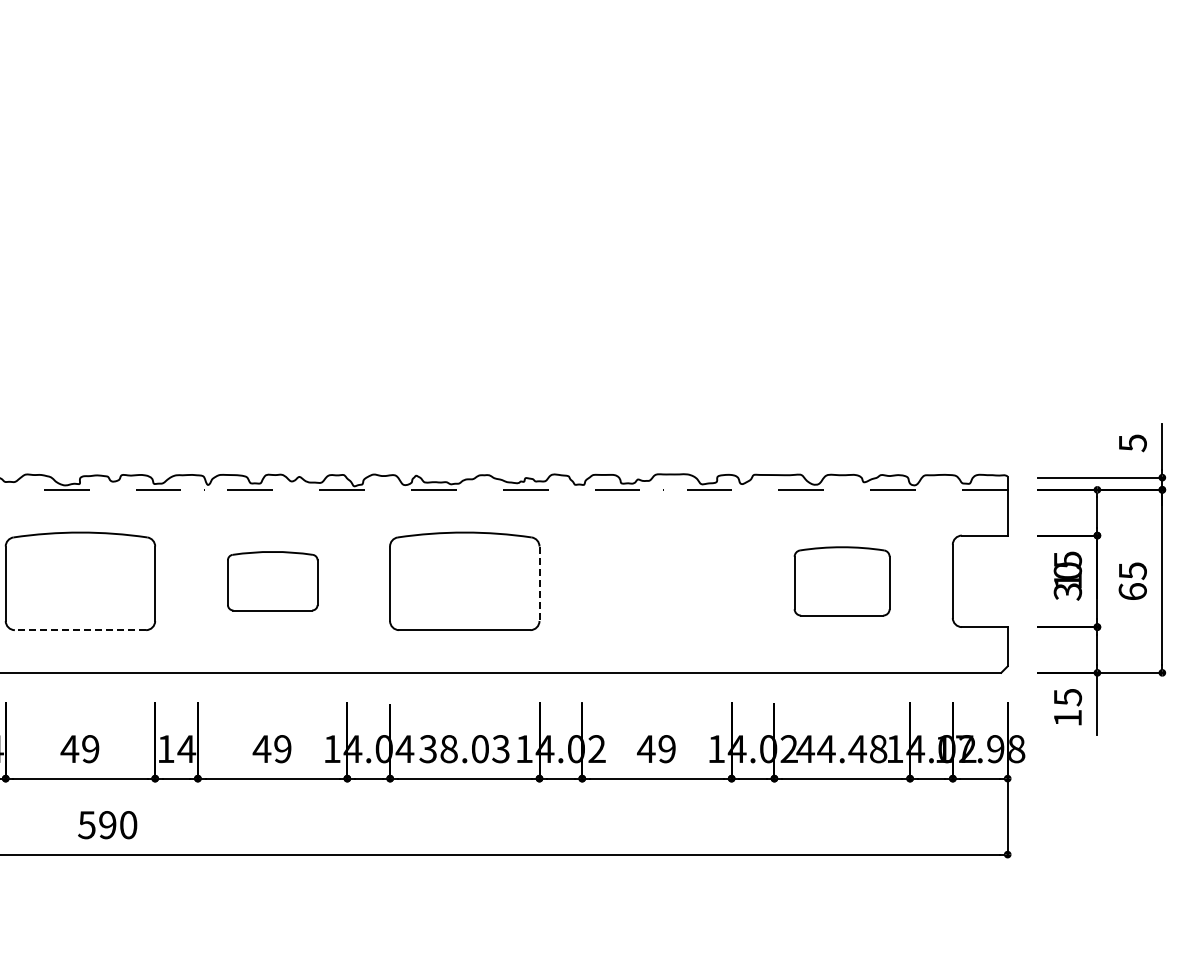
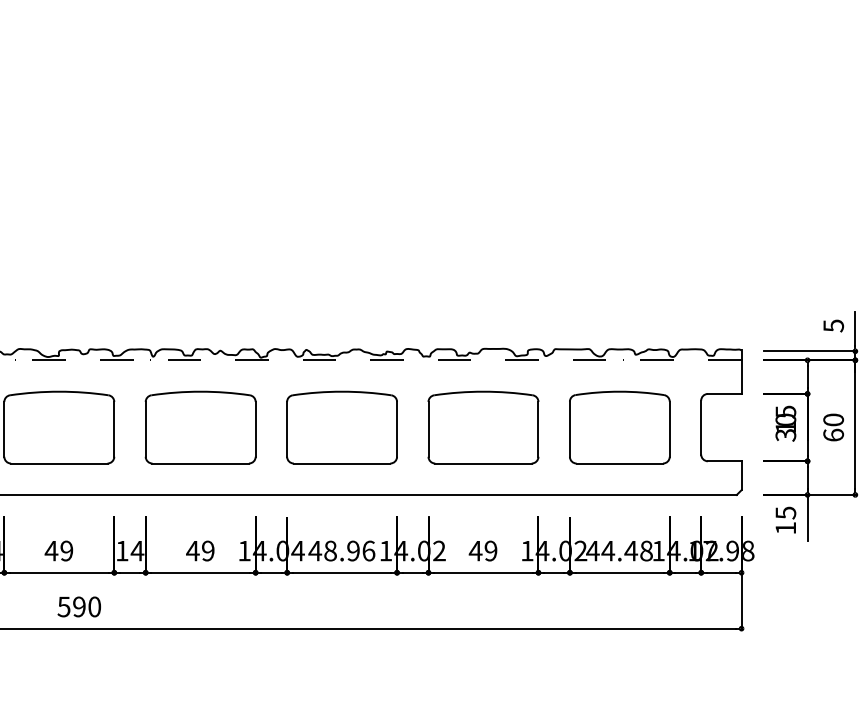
text: (1132, 571) -> (833, 420), 65 -> 60
part: (272, 580) -> (200, 426), size x1.67
part: (656, 580) -> (483, 426), added
part: (841, 581) -> (619, 427), size x1.43
line: (539, 584) -> (397, 429), dashed -> solid
line: (80, 630) -> (59, 463), dashed -> solid
text: (463, 749) -> (341, 551), 38.03 -> 48.96

